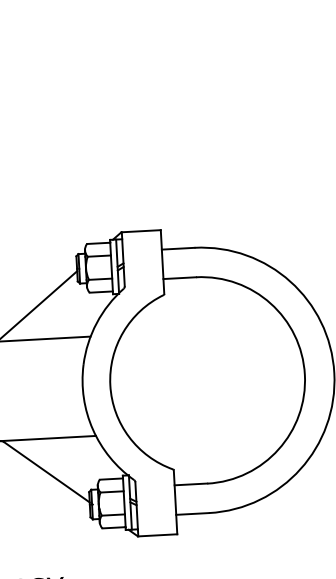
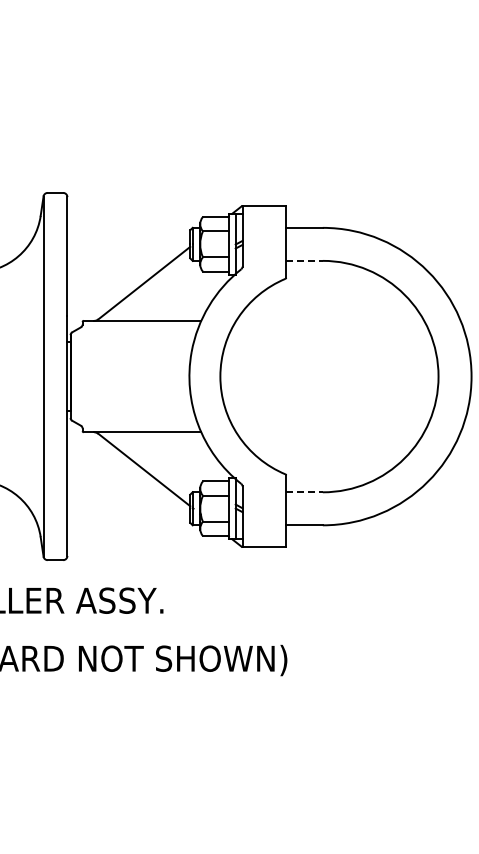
line: (180, 277) -> (305, 260), solid -> dashed
line: (191, 484) -> (305, 492), solid -> dashed

